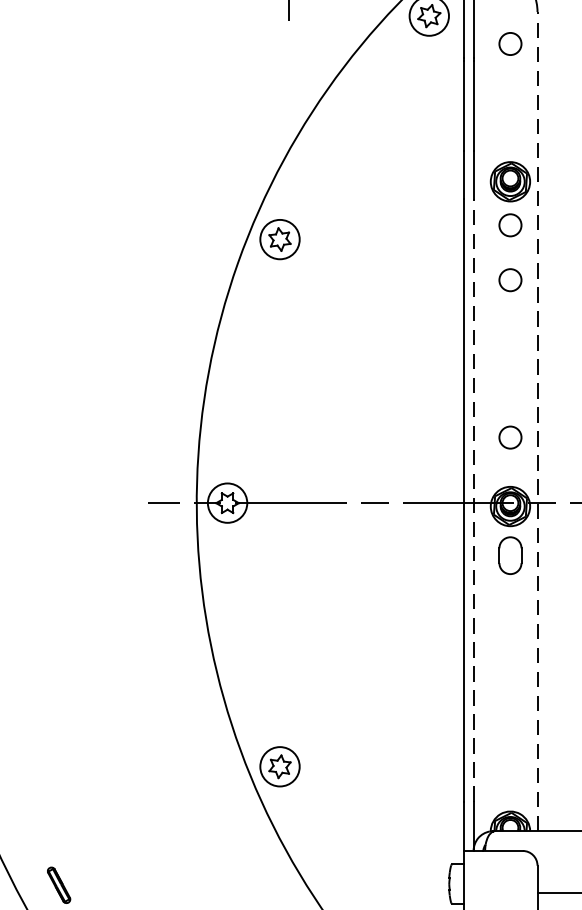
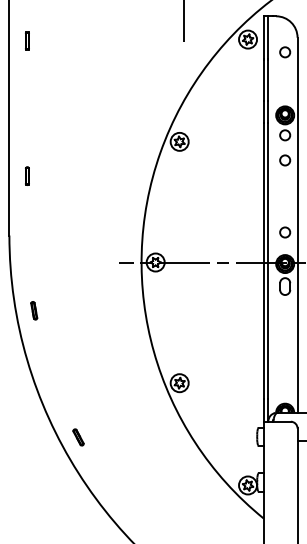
line: (537, 420) -> (297, 224), dashed -> solid
line: (474, 500) -> (268, 261), dashed -> solid

